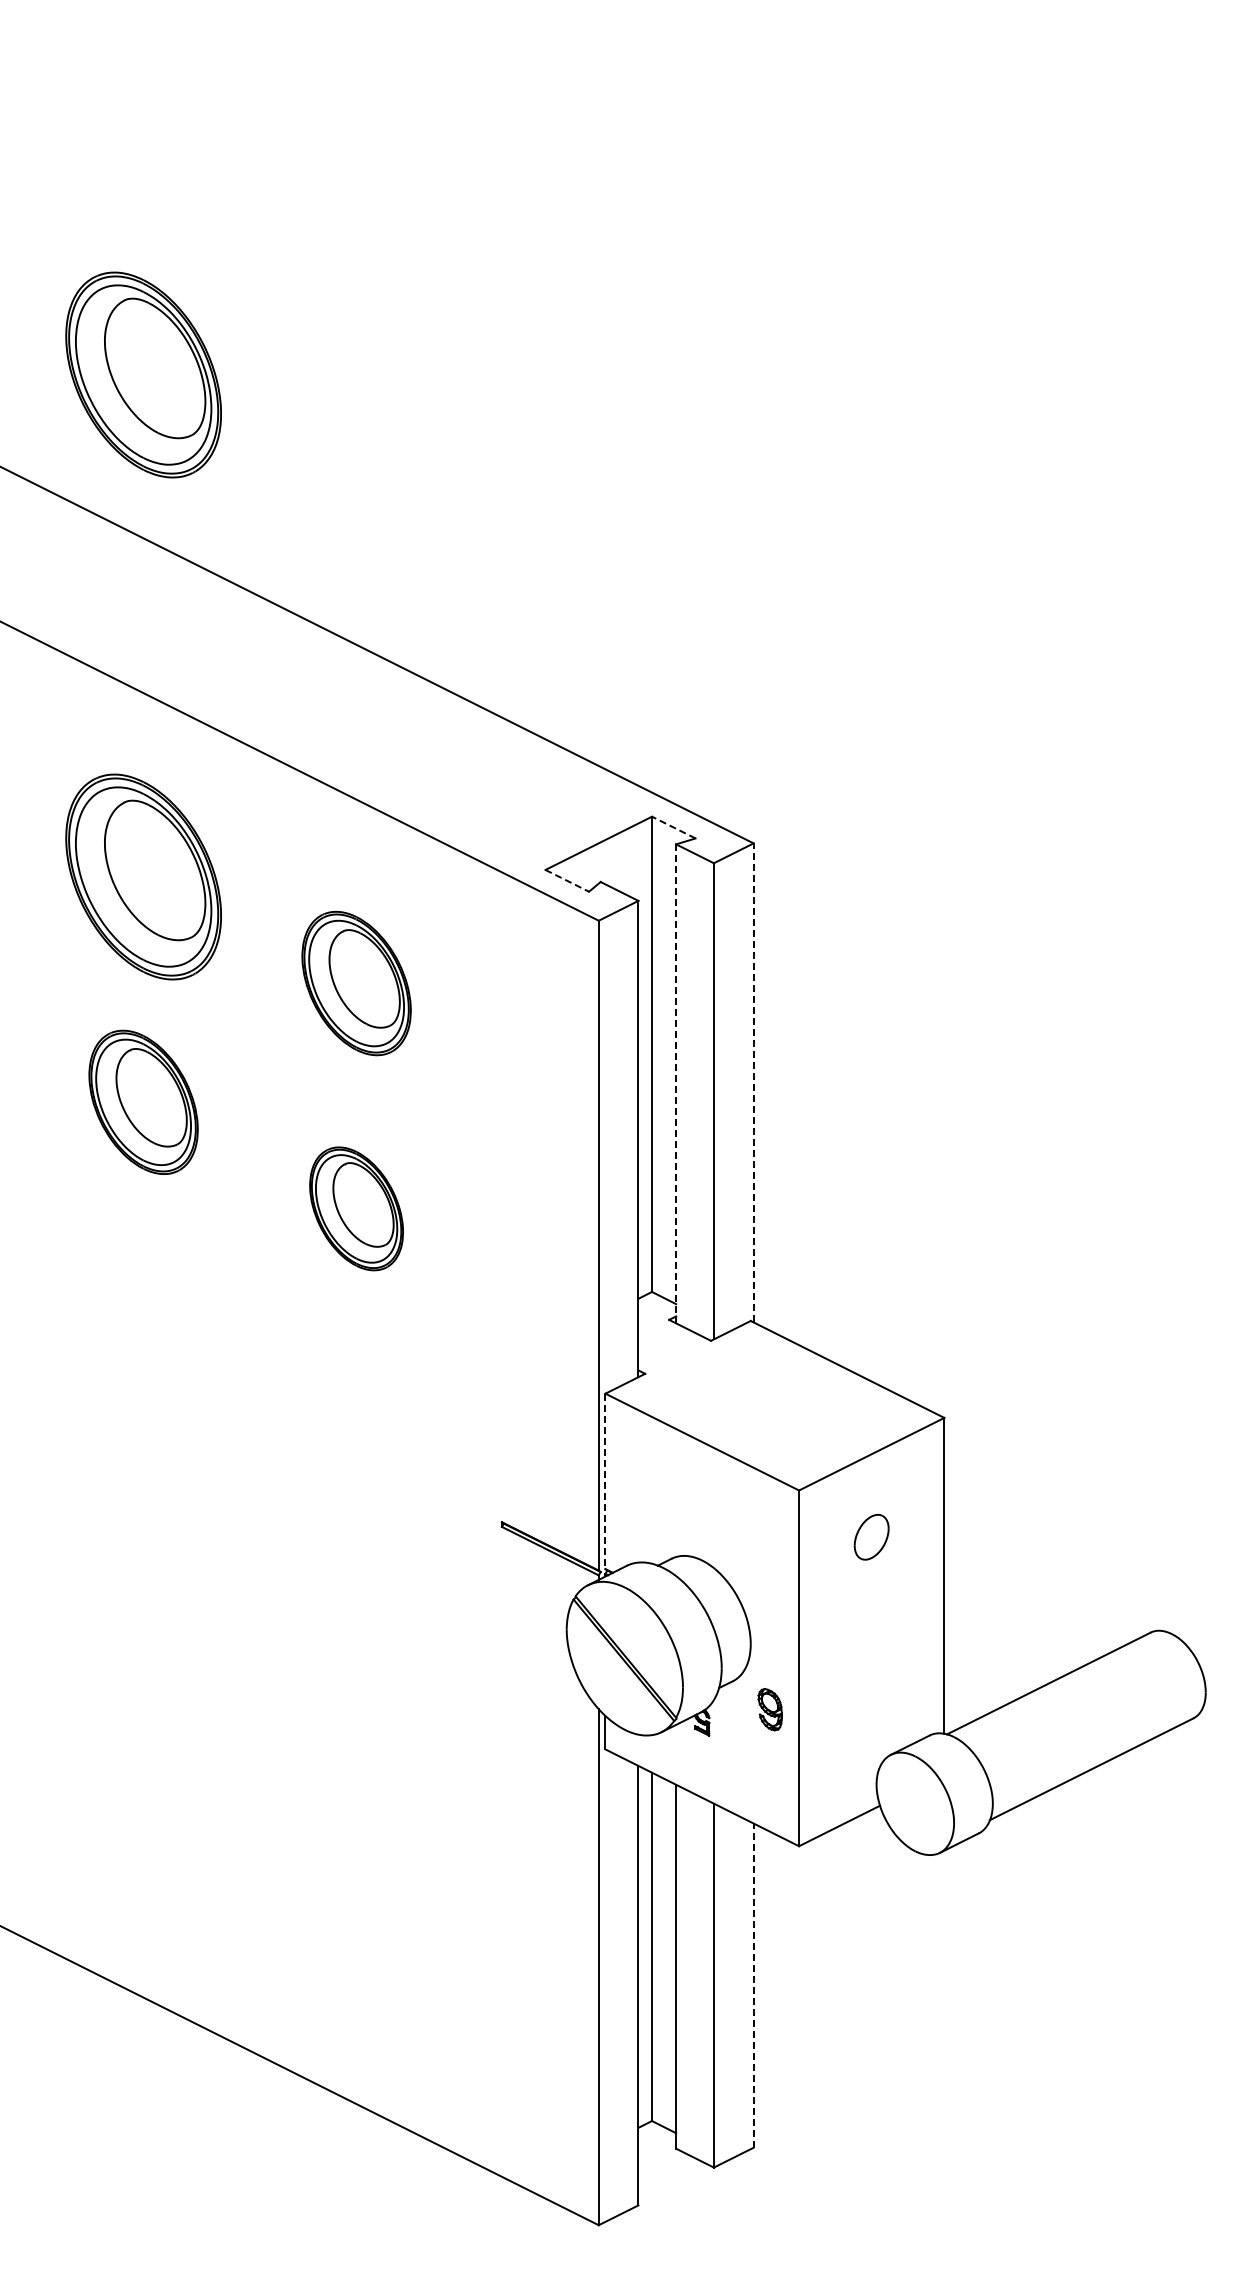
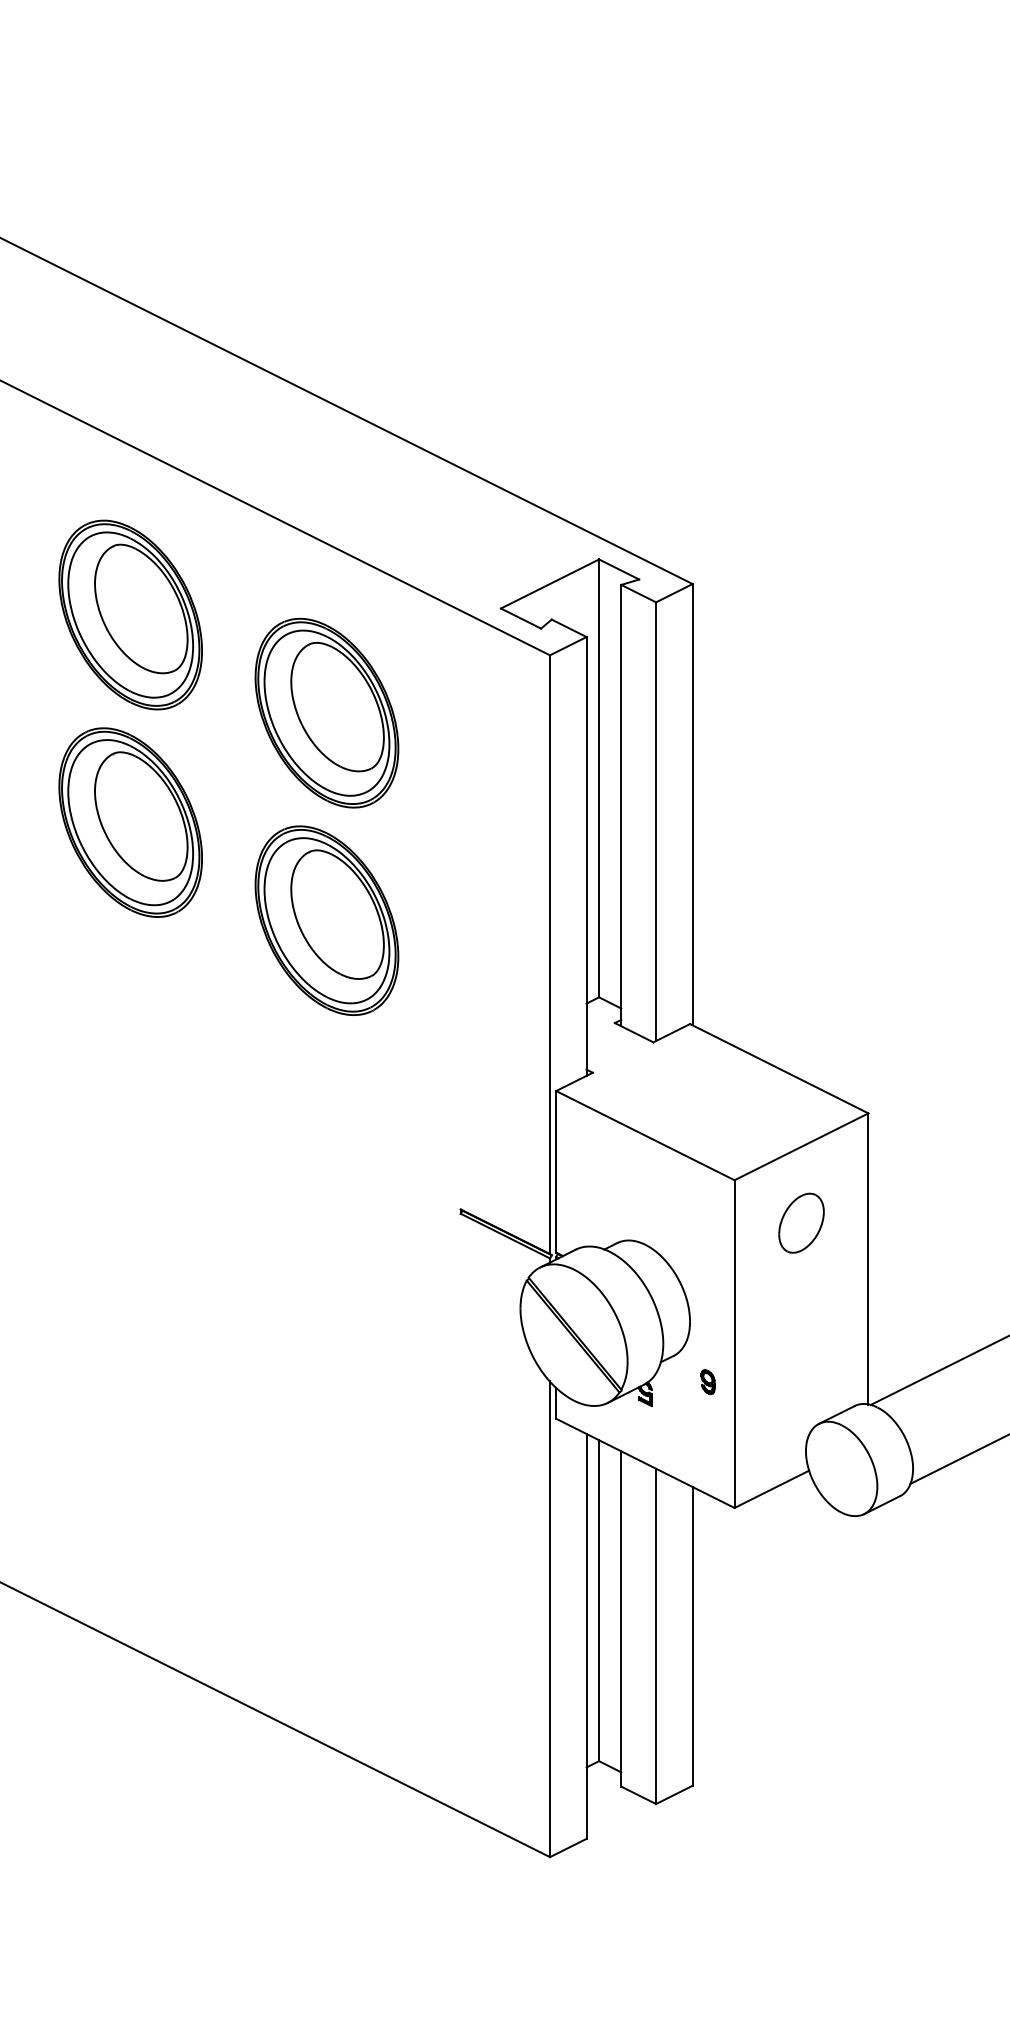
part: (143, 374) -> (130, 152), removed
line: (673, 827) -> (618, 569), dashed -> solid
line: (567, 881) -> (521, 619), dashed -> solid
part: (356, 983) -> (326, 713), size x1.43
line: (753, 1082) -> (692, 804), dashed -> solid
line: (676, 1083) -> (621, 805), dashed -> solid
part: (143, 1102) -> (130, 822), size x1.43
part: (356, 1208) -> (326, 920), size x1.67
line: (605, 1481) -> (556, 1171), dashed -> solid
part: (871, 1537) -> (801, 1223), size x1.43
part: (770, 1709) -> (708, 1382), size x0.62
line: (753, 1985) -> (692, 1636), dashed -> solid

